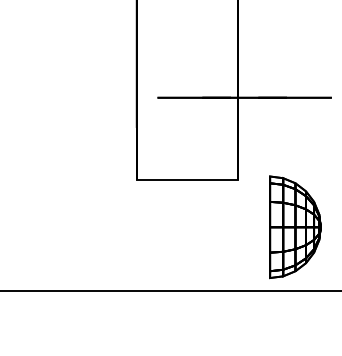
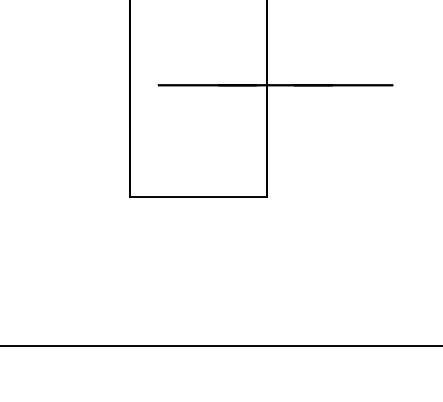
part: (295, 227) -> (344, 260), removed

